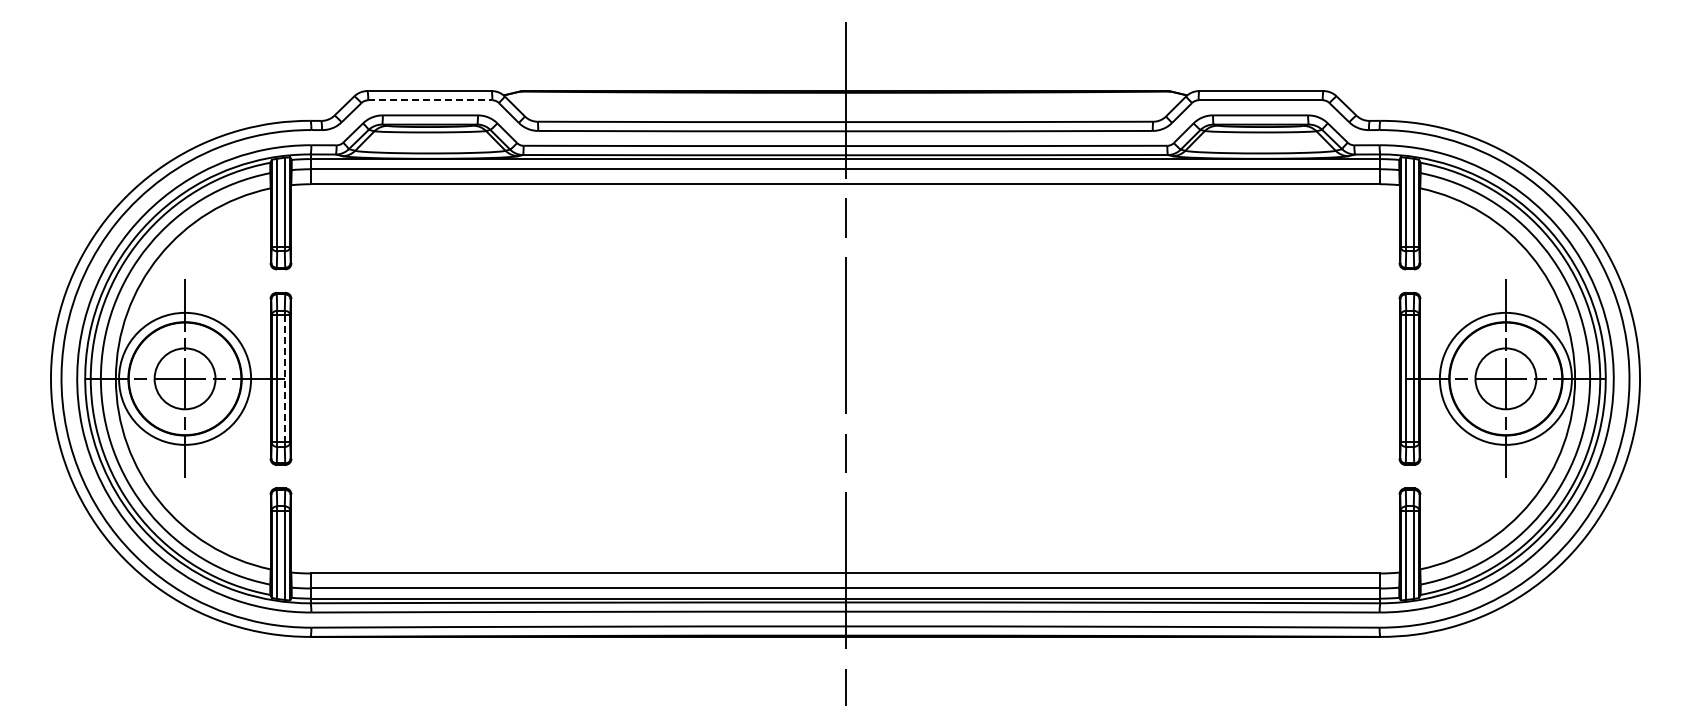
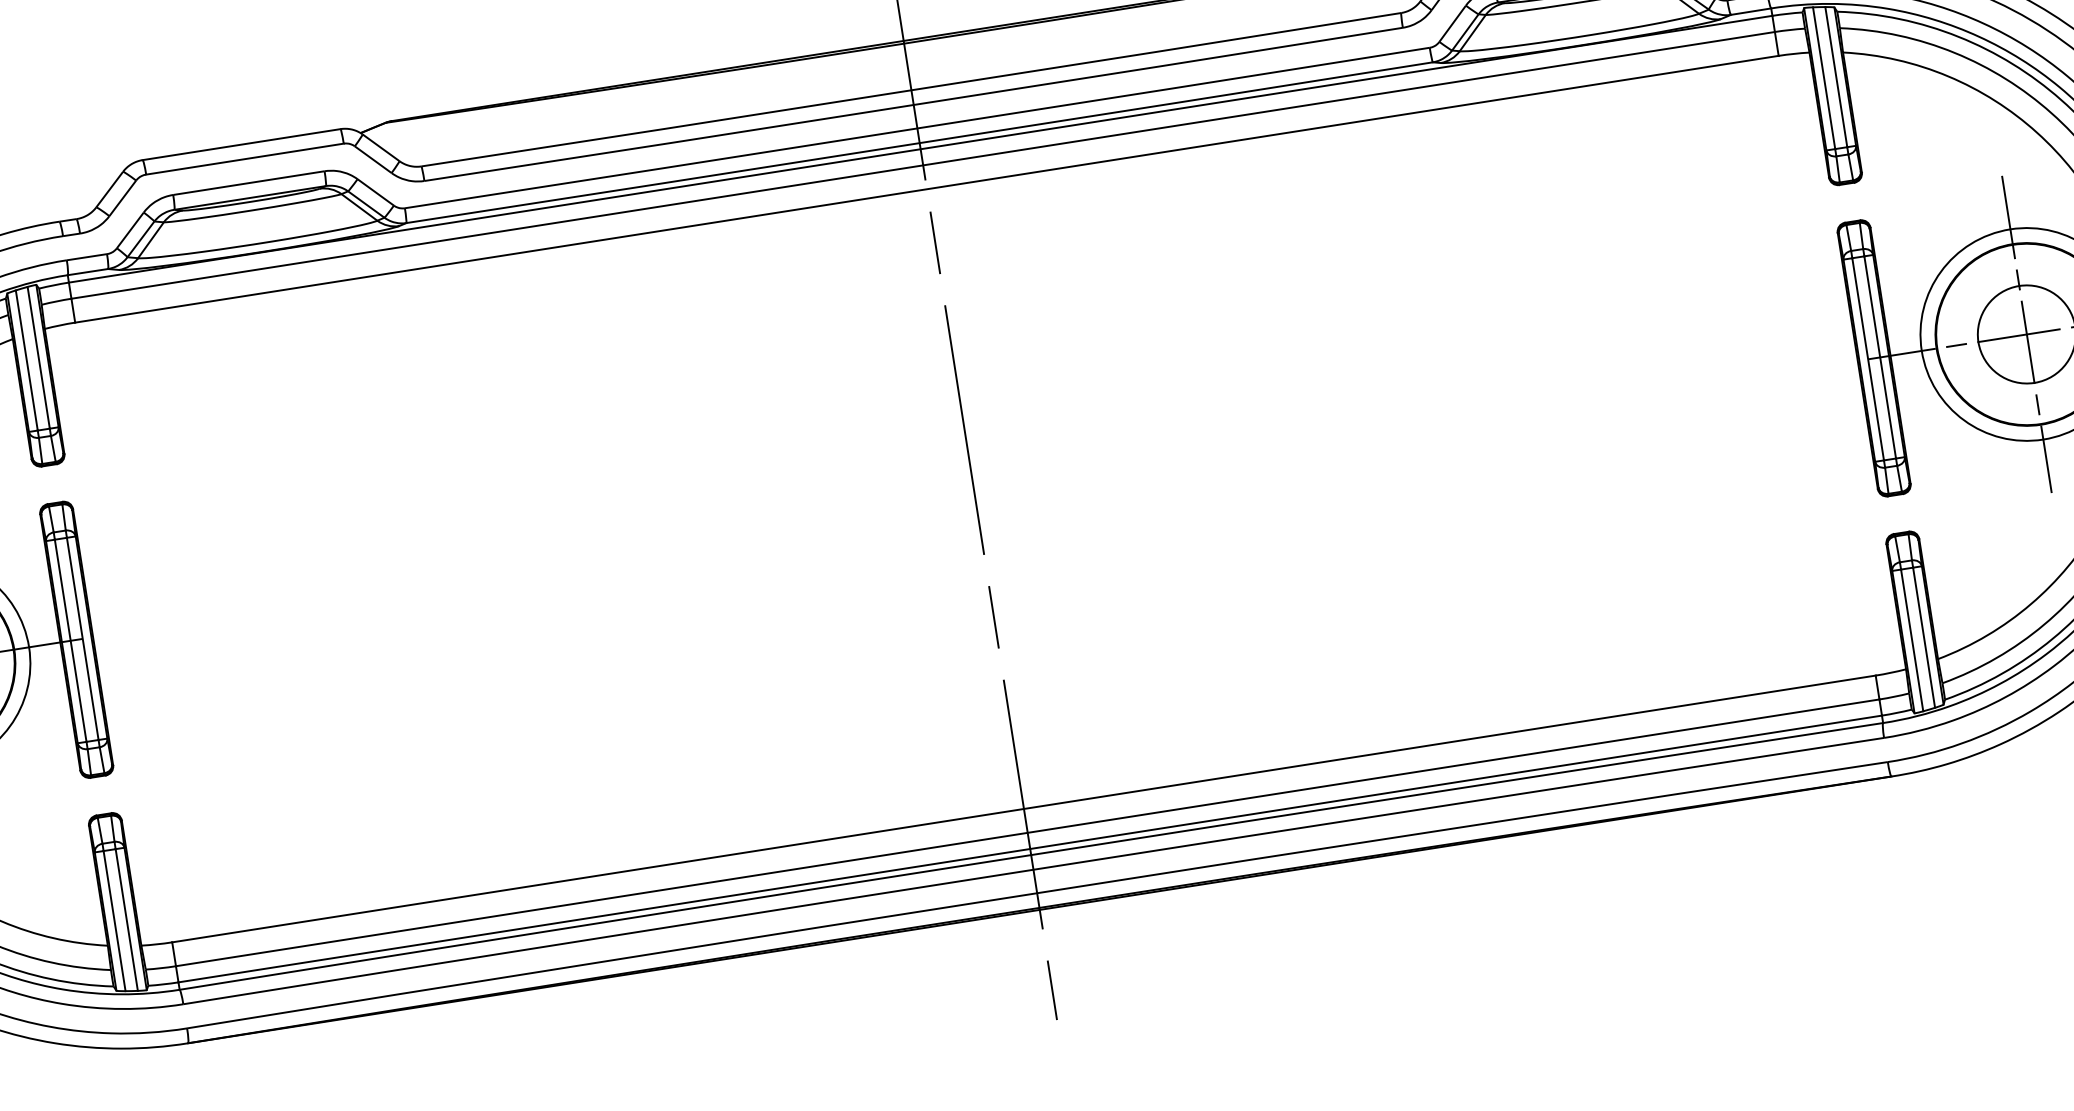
line: (430, 100) -> (245, 159), dashed -> solid
line: (284, 379) -> (82, 639), dashed -> solid

